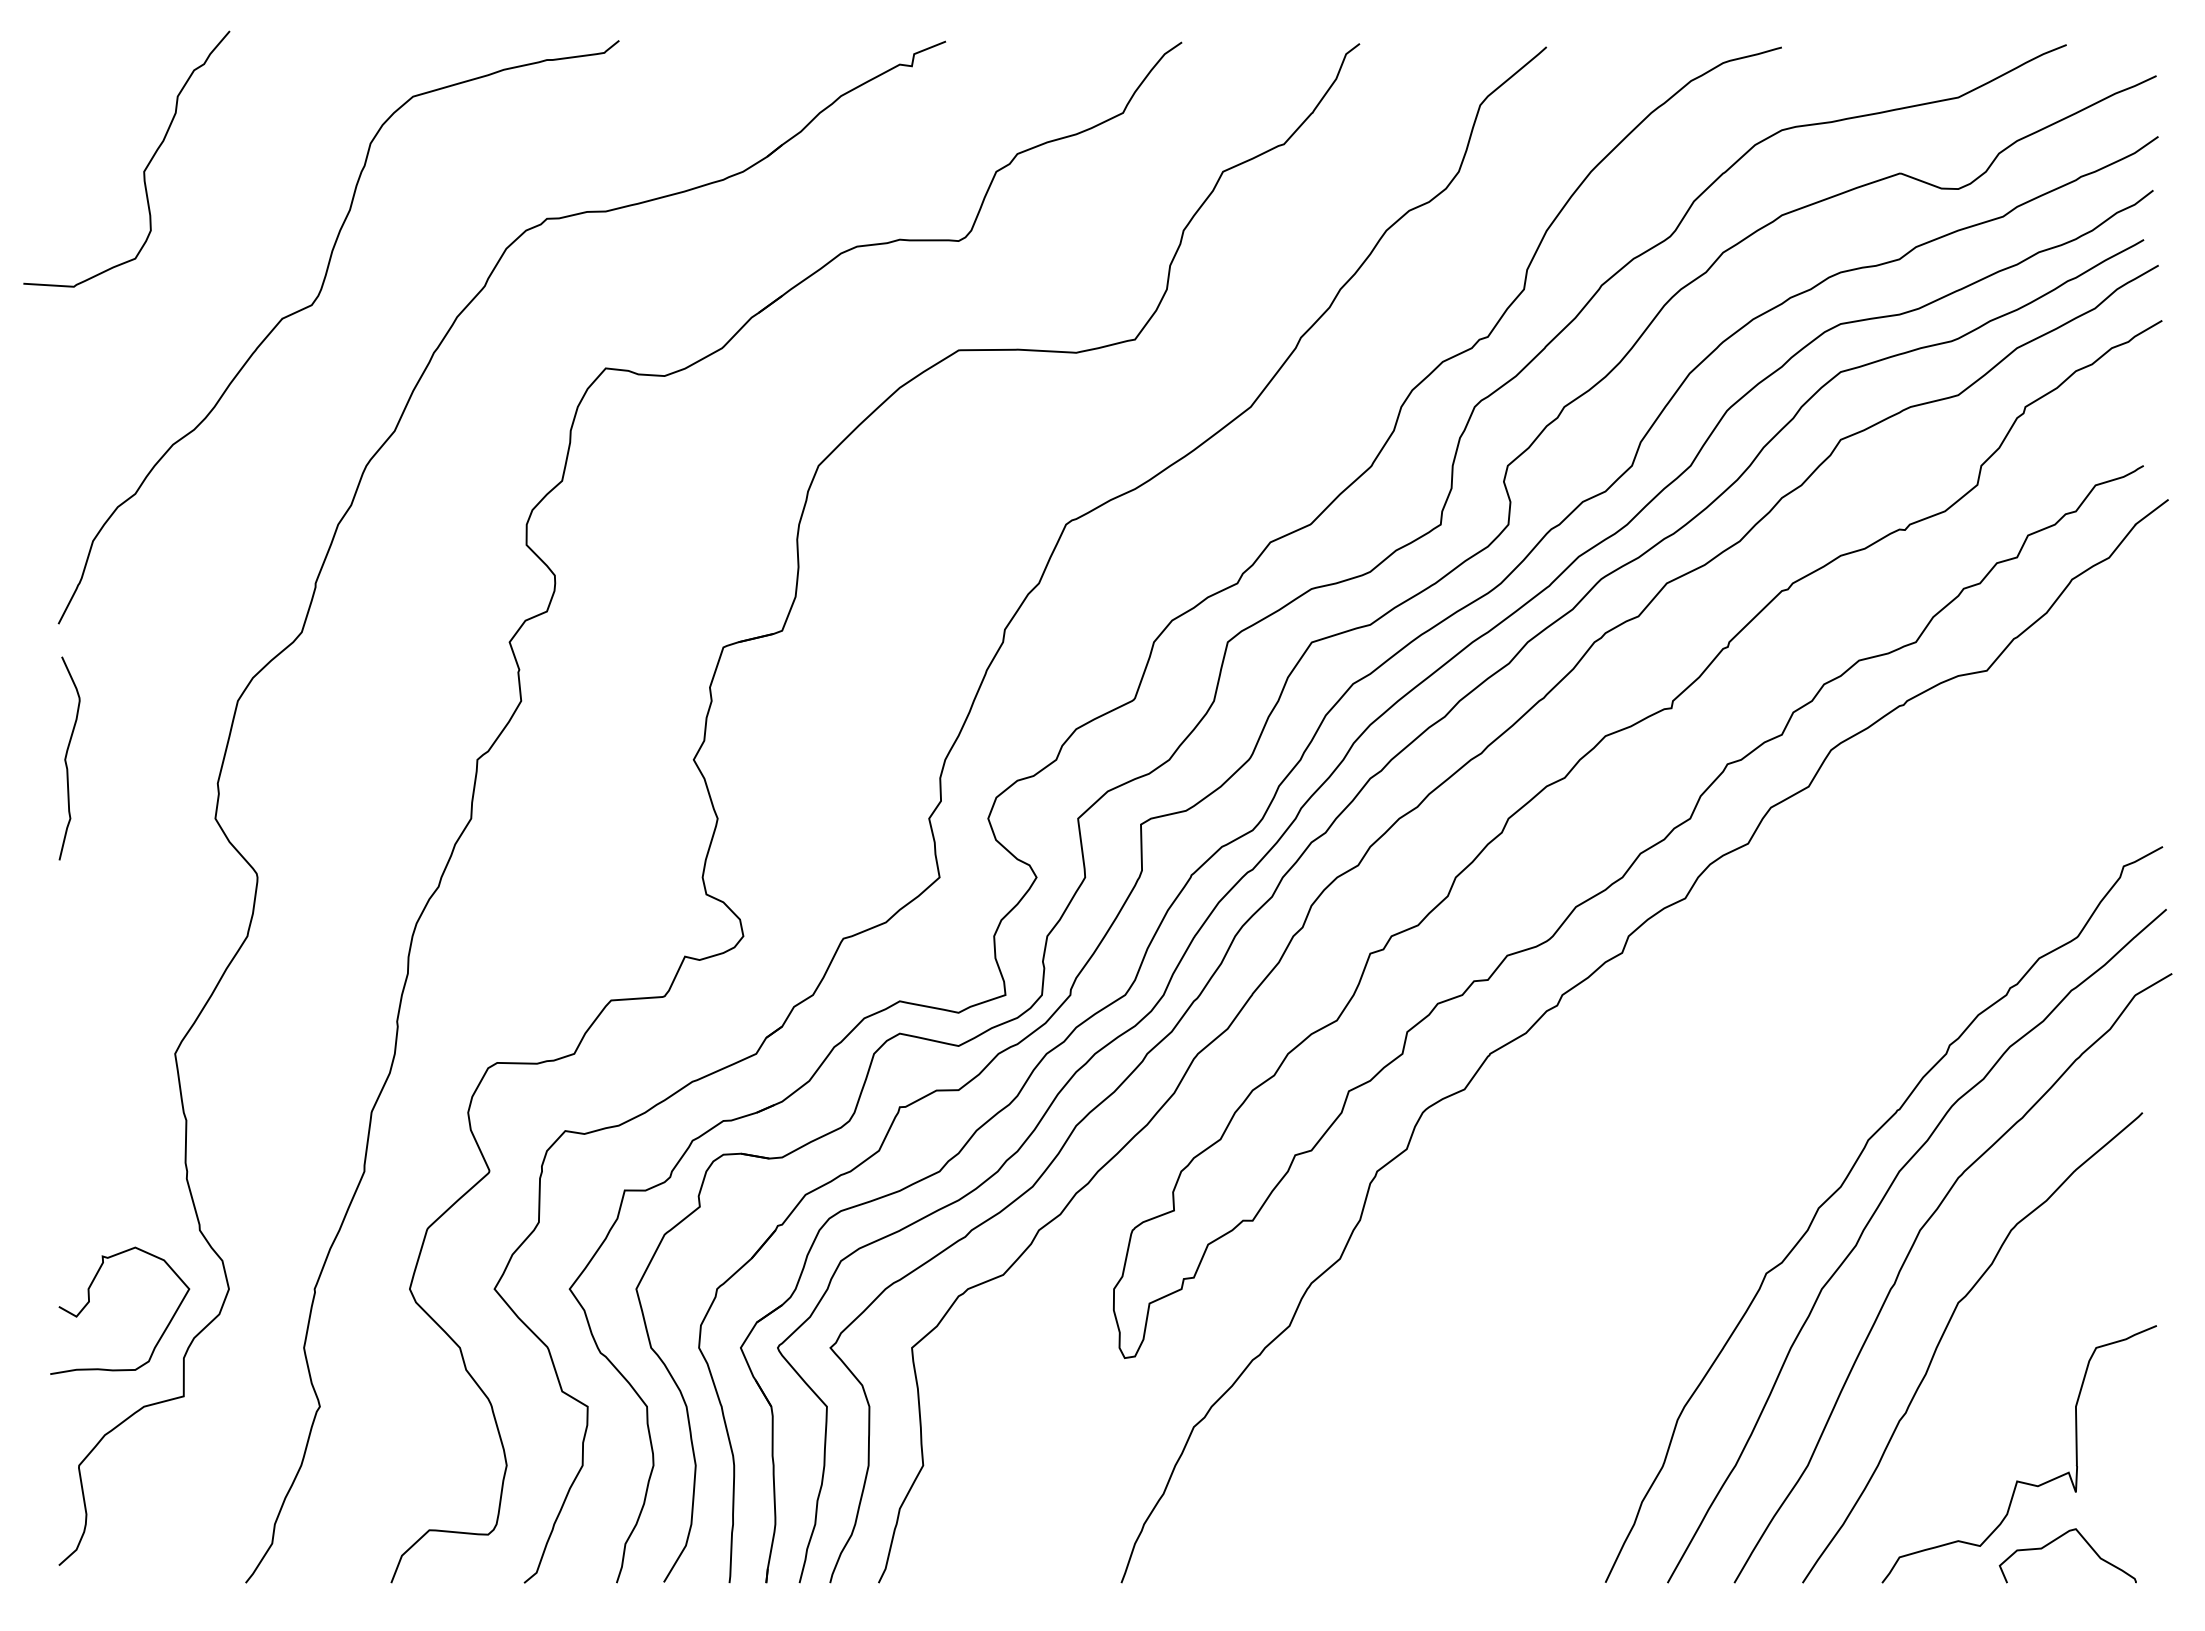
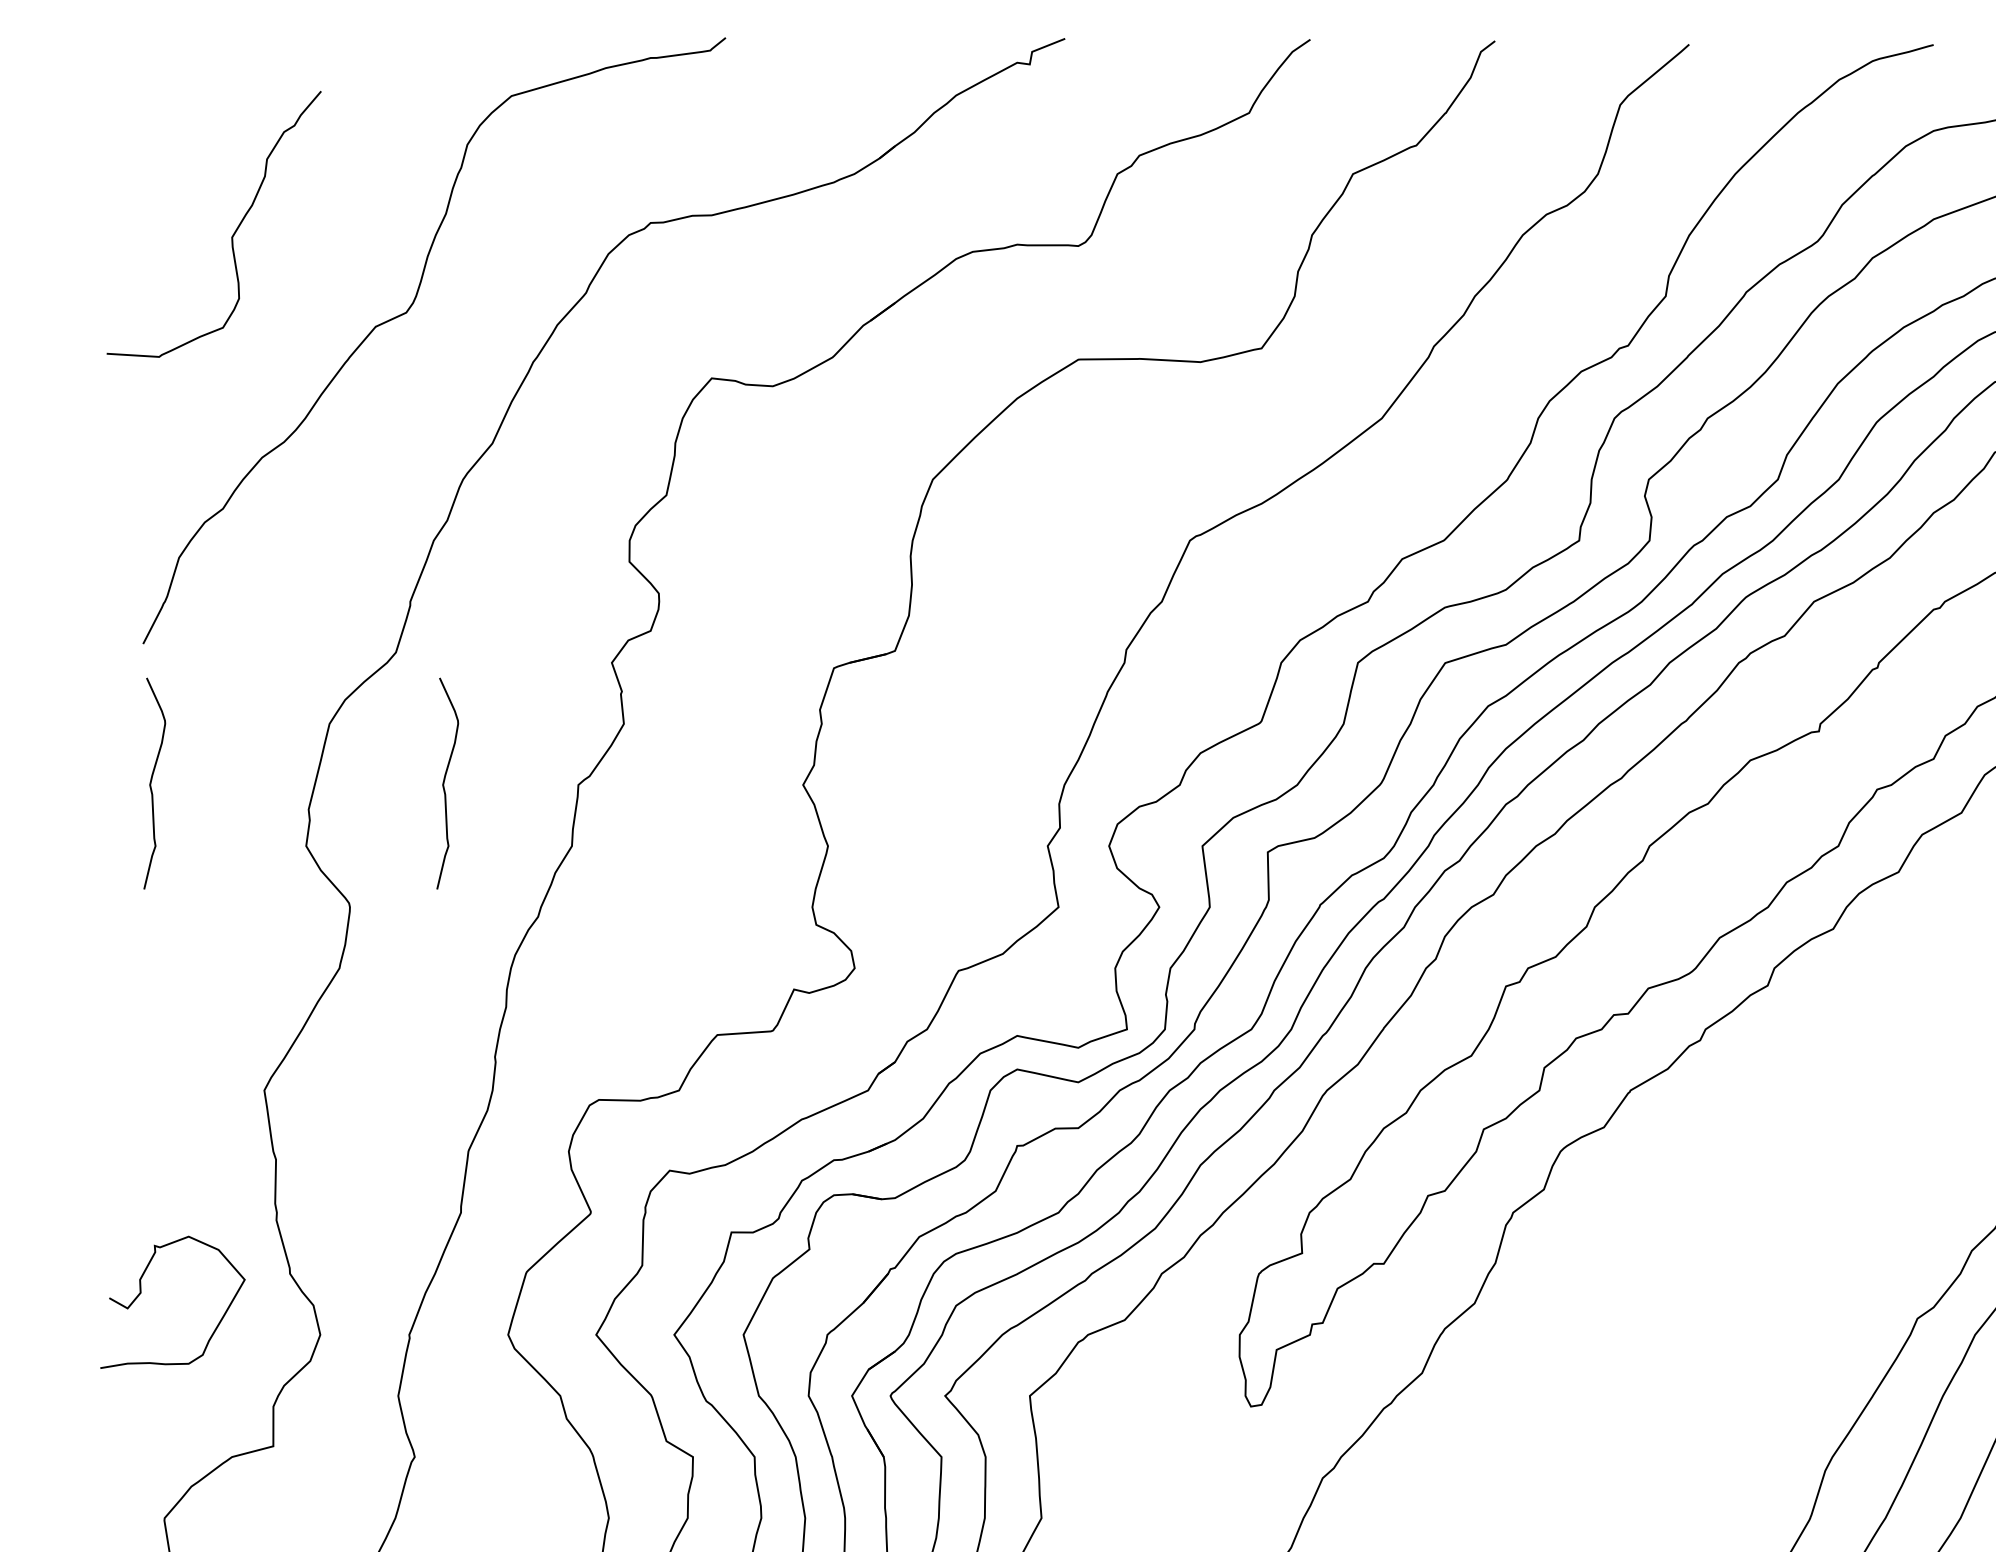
curve: (143, 170) -> (231, 236), moved
curve: (348, 758) -> (444, 783), added
curve: (89, 1302) -> (141, 1293), moved

